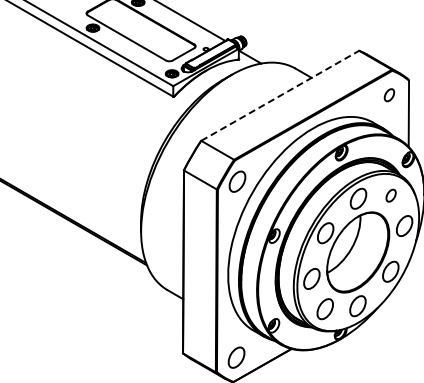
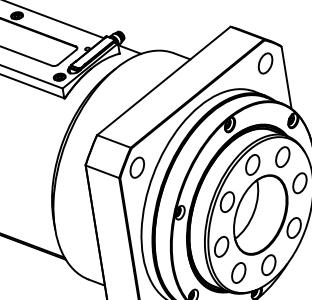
line: (280, 95) -> (164, 80), dashed -> solid
part: (389, 95) -> (265, 63), size x1.67
part: (390, 195) -> (282, 156), size x1.67

